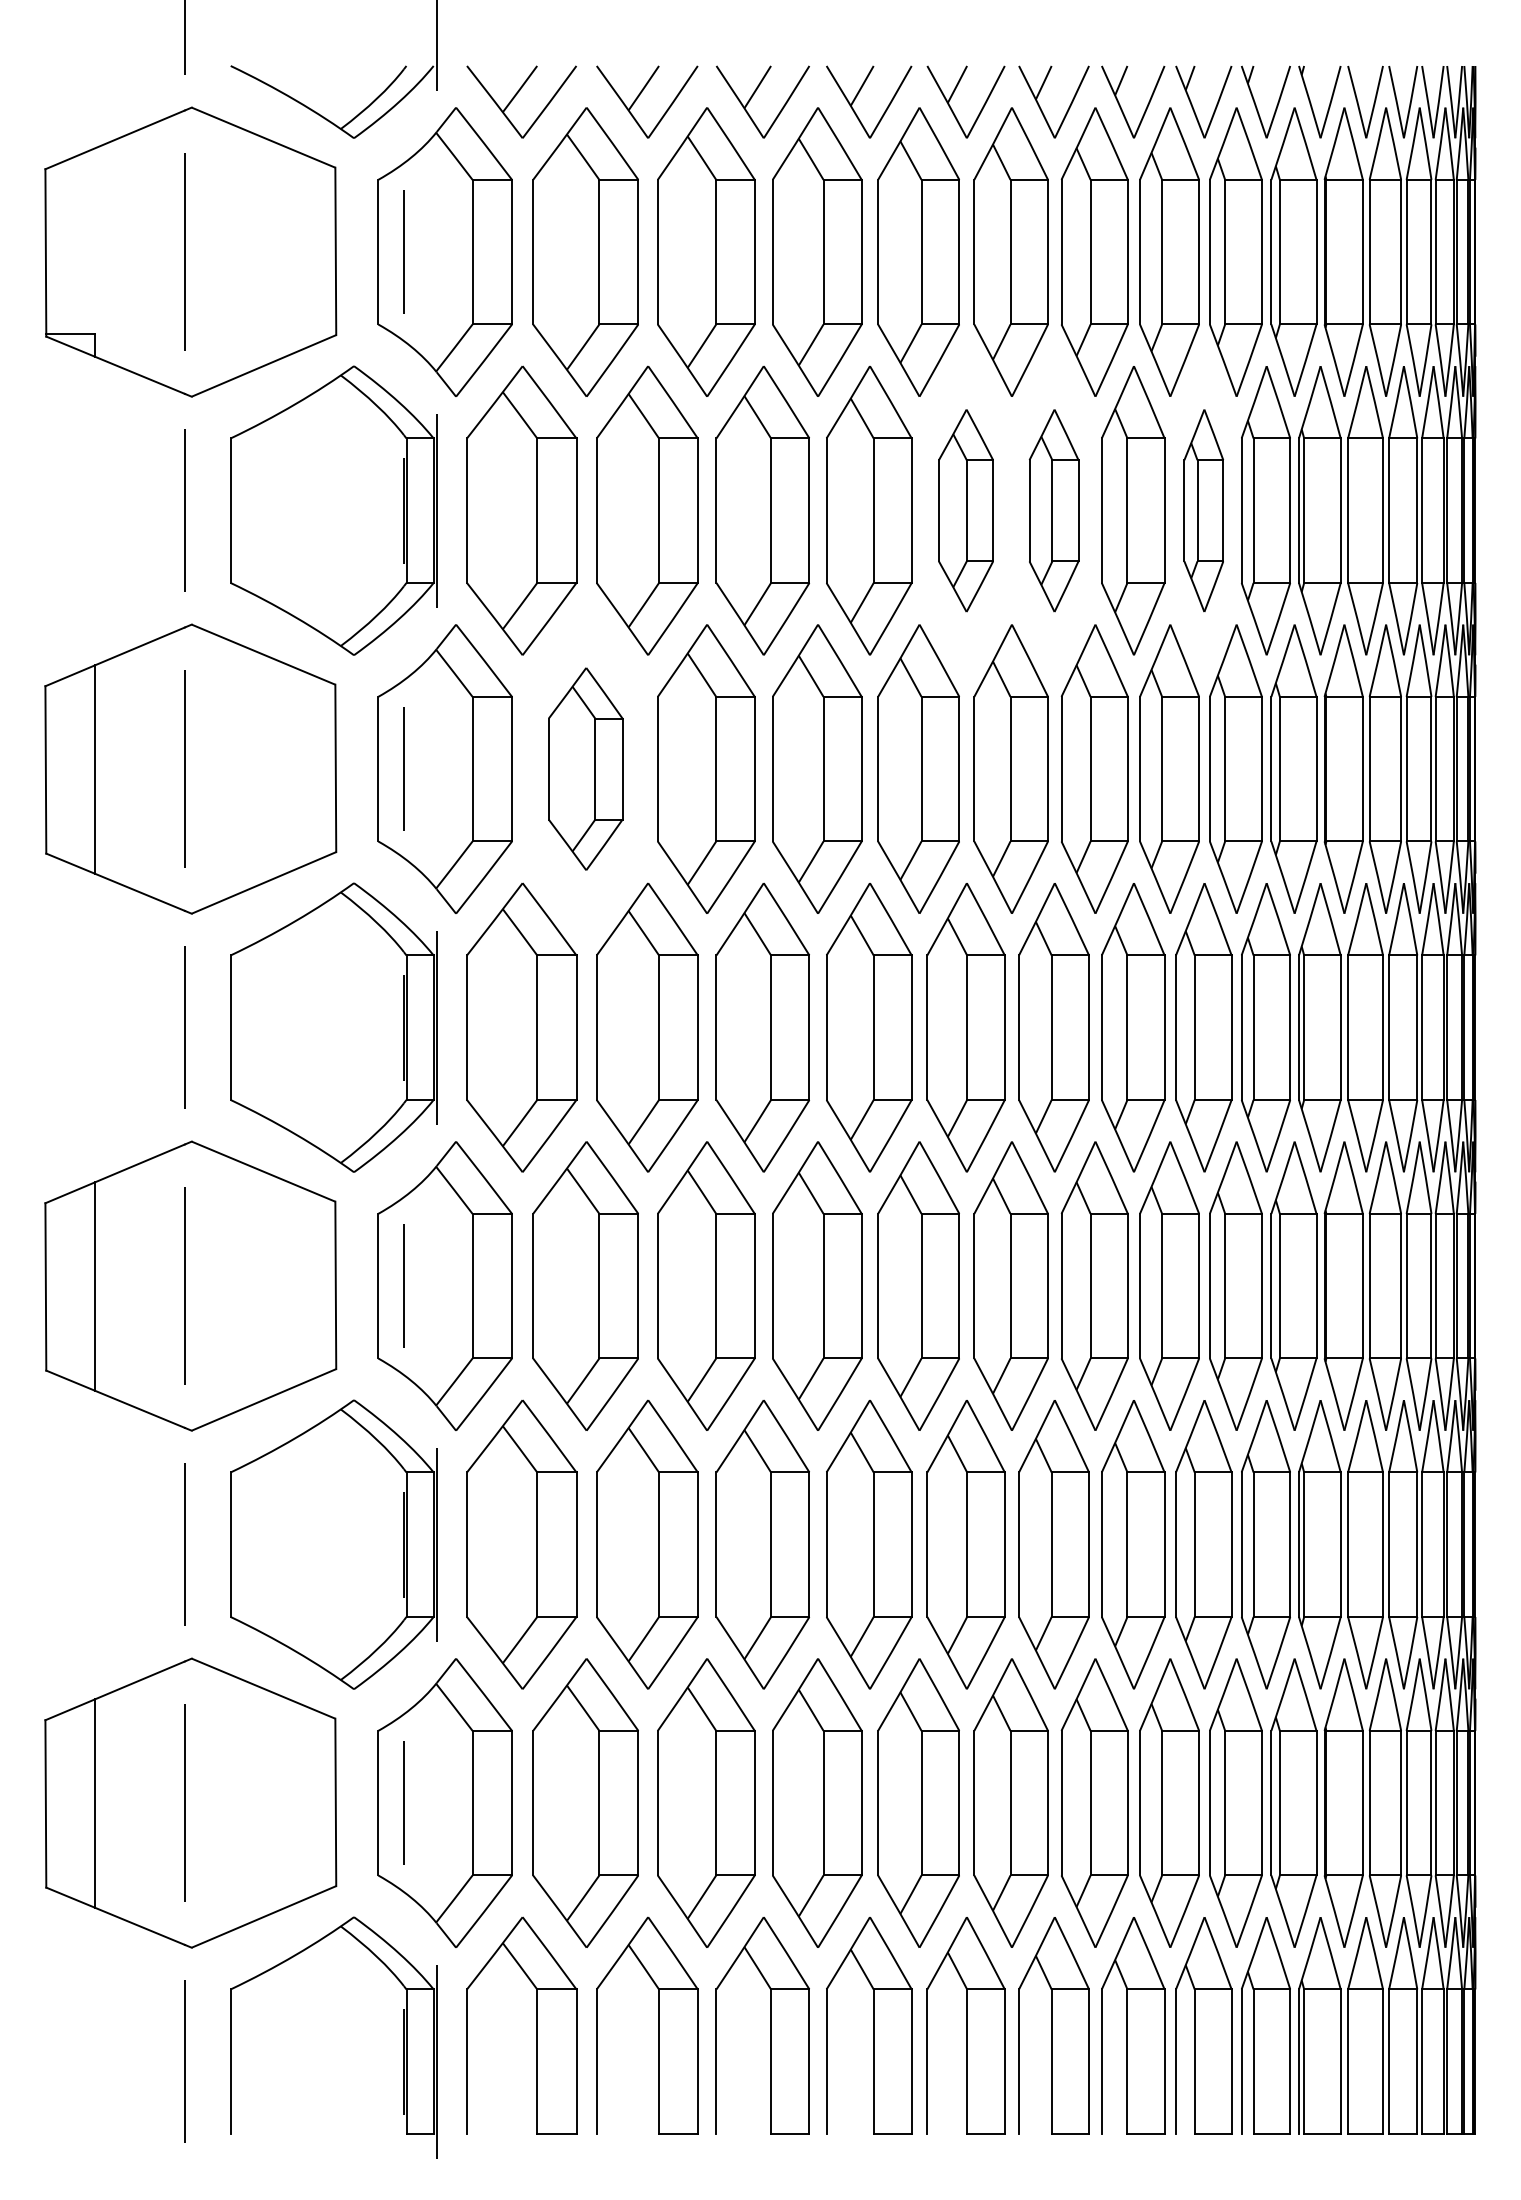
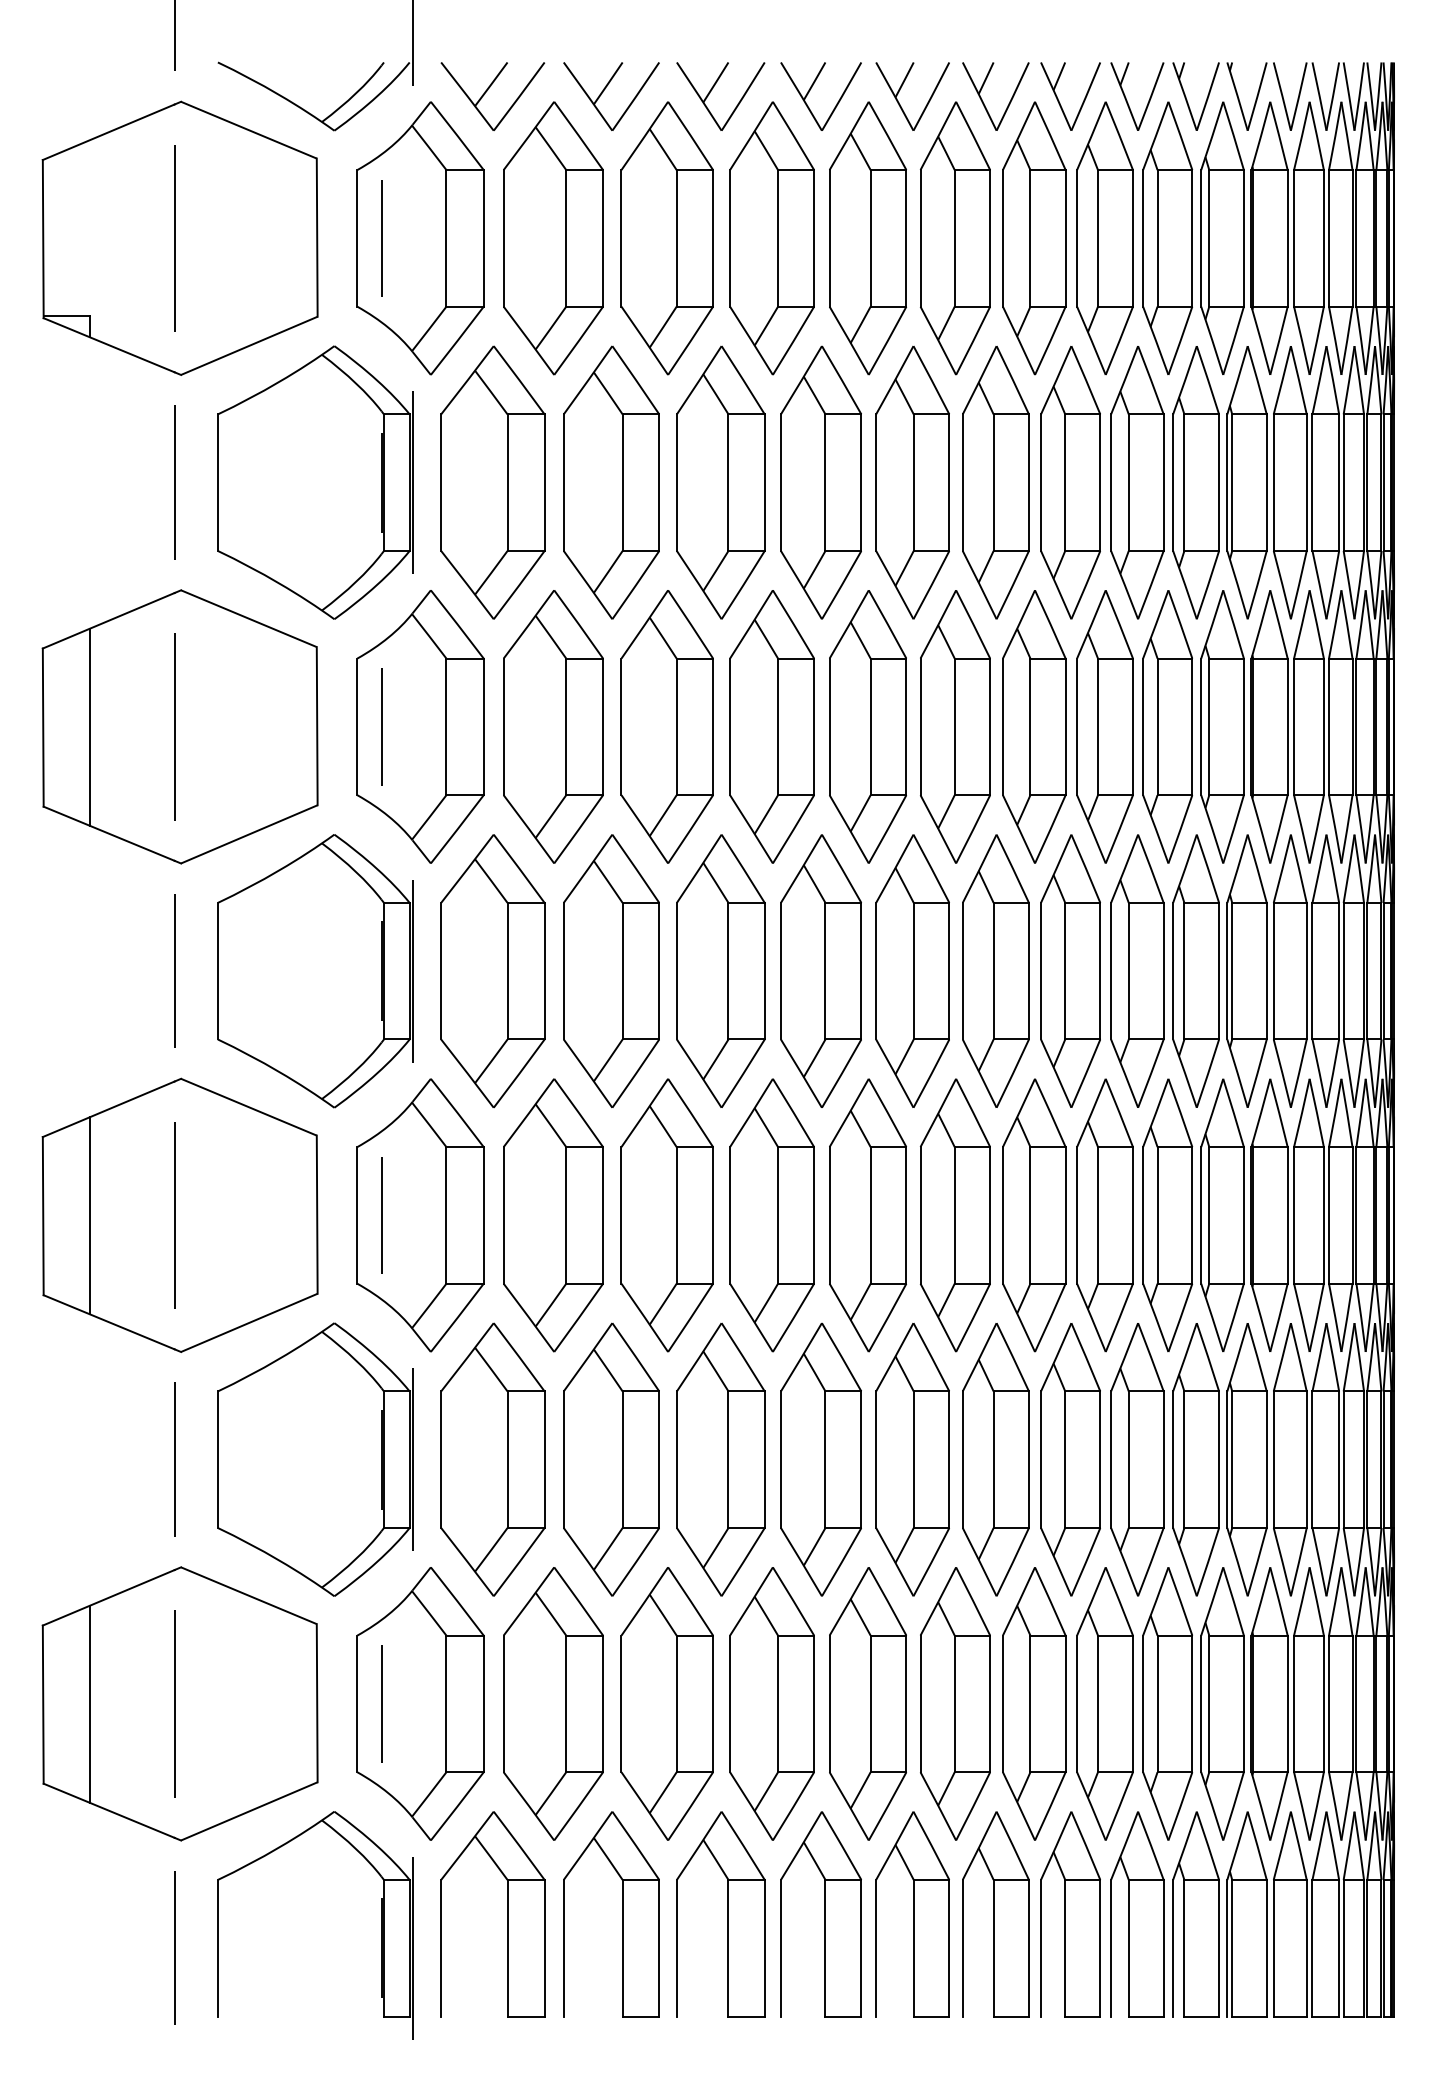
part: (965, 510) -> (912, 482), size x1.43
part: (1053, 510) -> (995, 482), size x1.43
part: (1203, 510) -> (1137, 482), size x1.43
part: (585, 768) -> (553, 726), size x1.43

